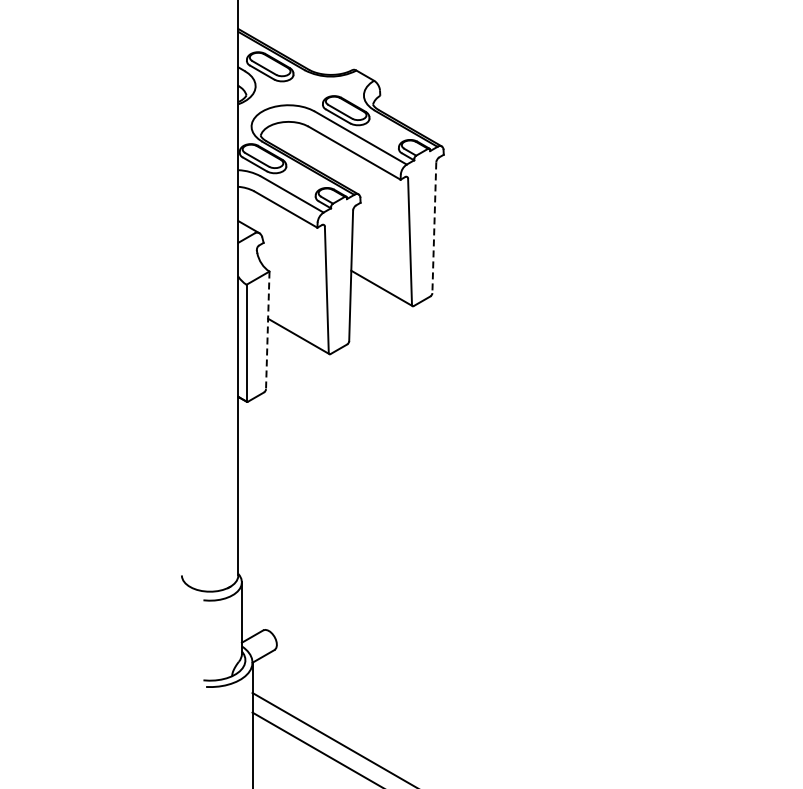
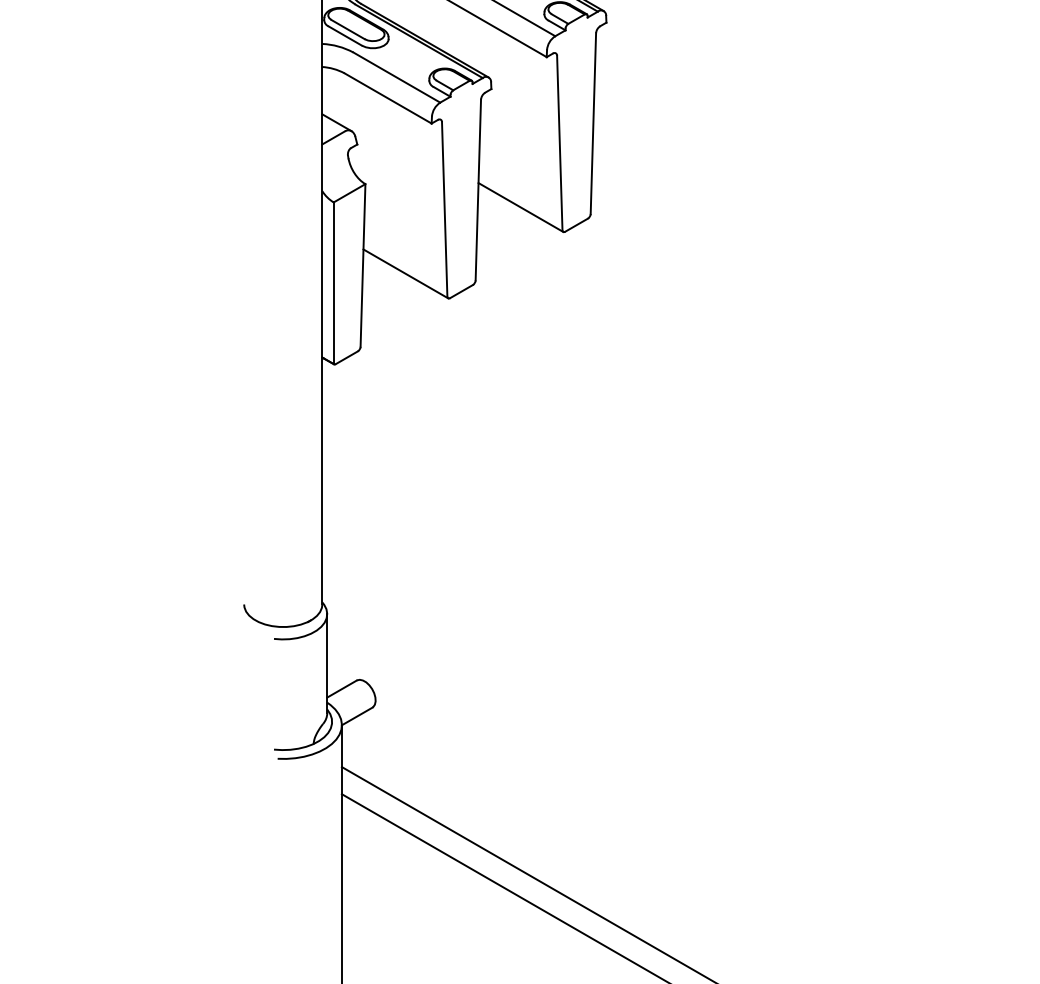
line: (434, 228) -> (593, 124), dashed -> solid
line: (267, 330) -> (362, 265), dashed -> solid

